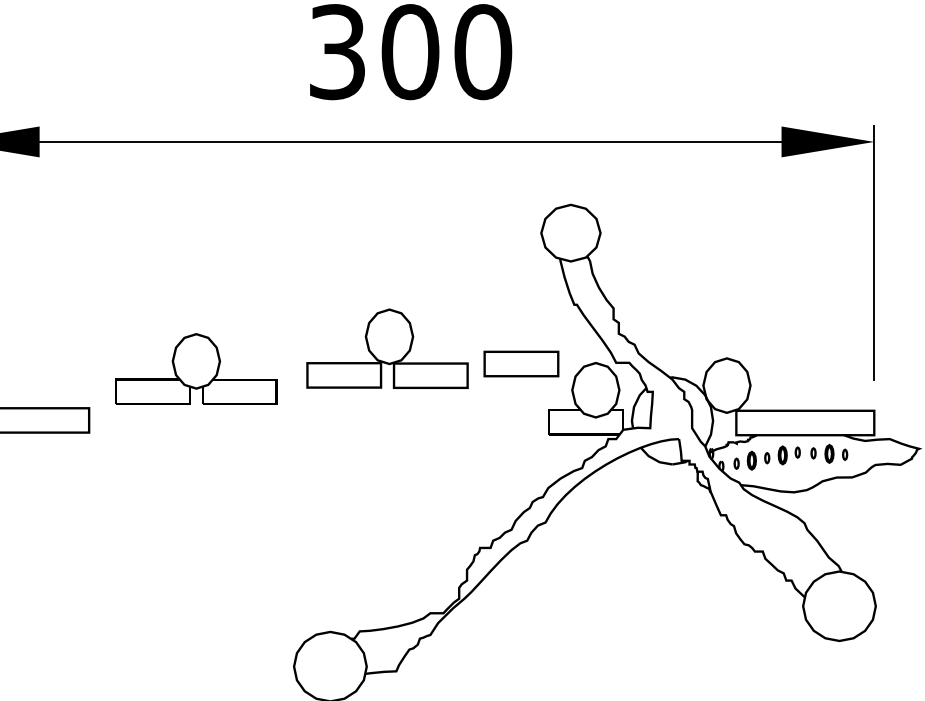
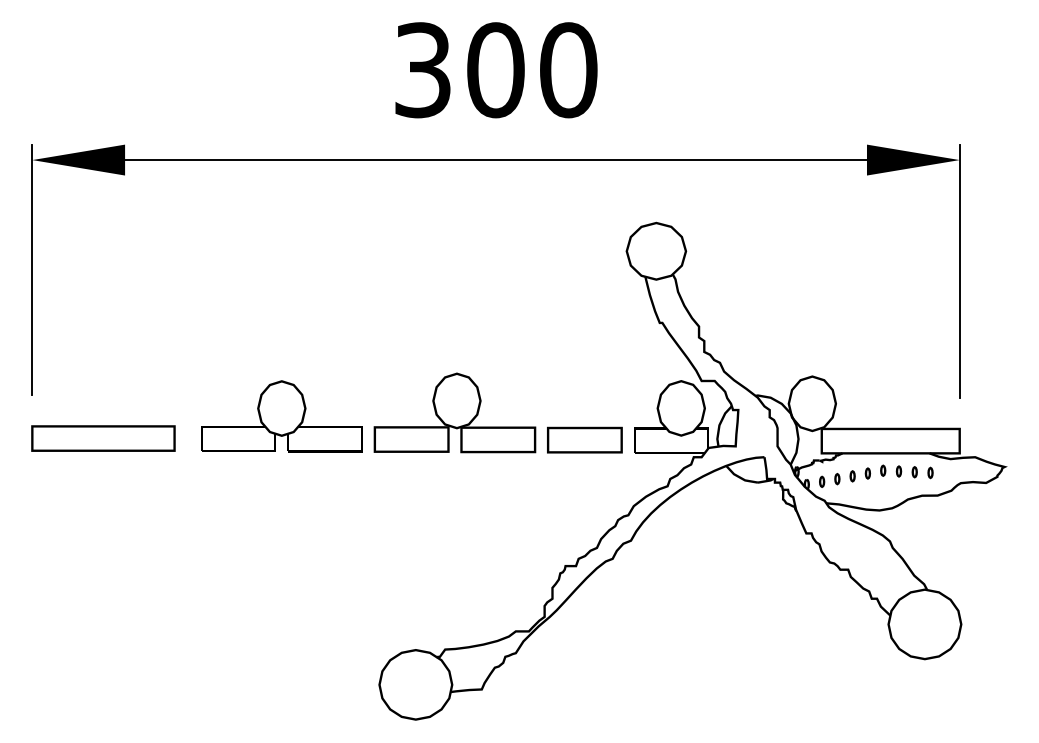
part: (387, 348) -> (454, 412), moved
part: (521, 363) -> (584, 439), moved
part: (196, 369) -> (281, 416), moved
part: (829, 454) -> (914, 472), size x0.62
part: (782, 455) -> (867, 473), size x0.62
part: (752, 461) -> (837, 479), size x0.62

